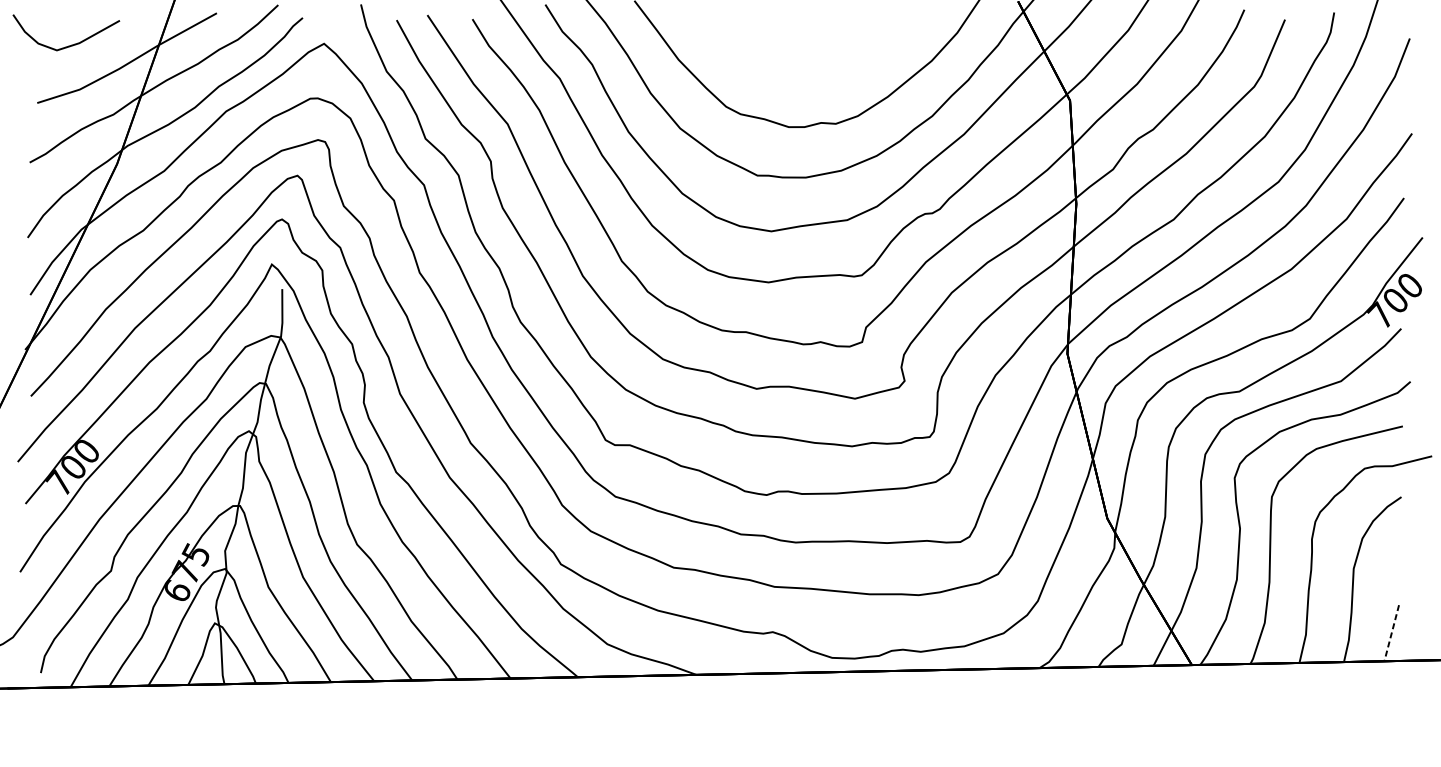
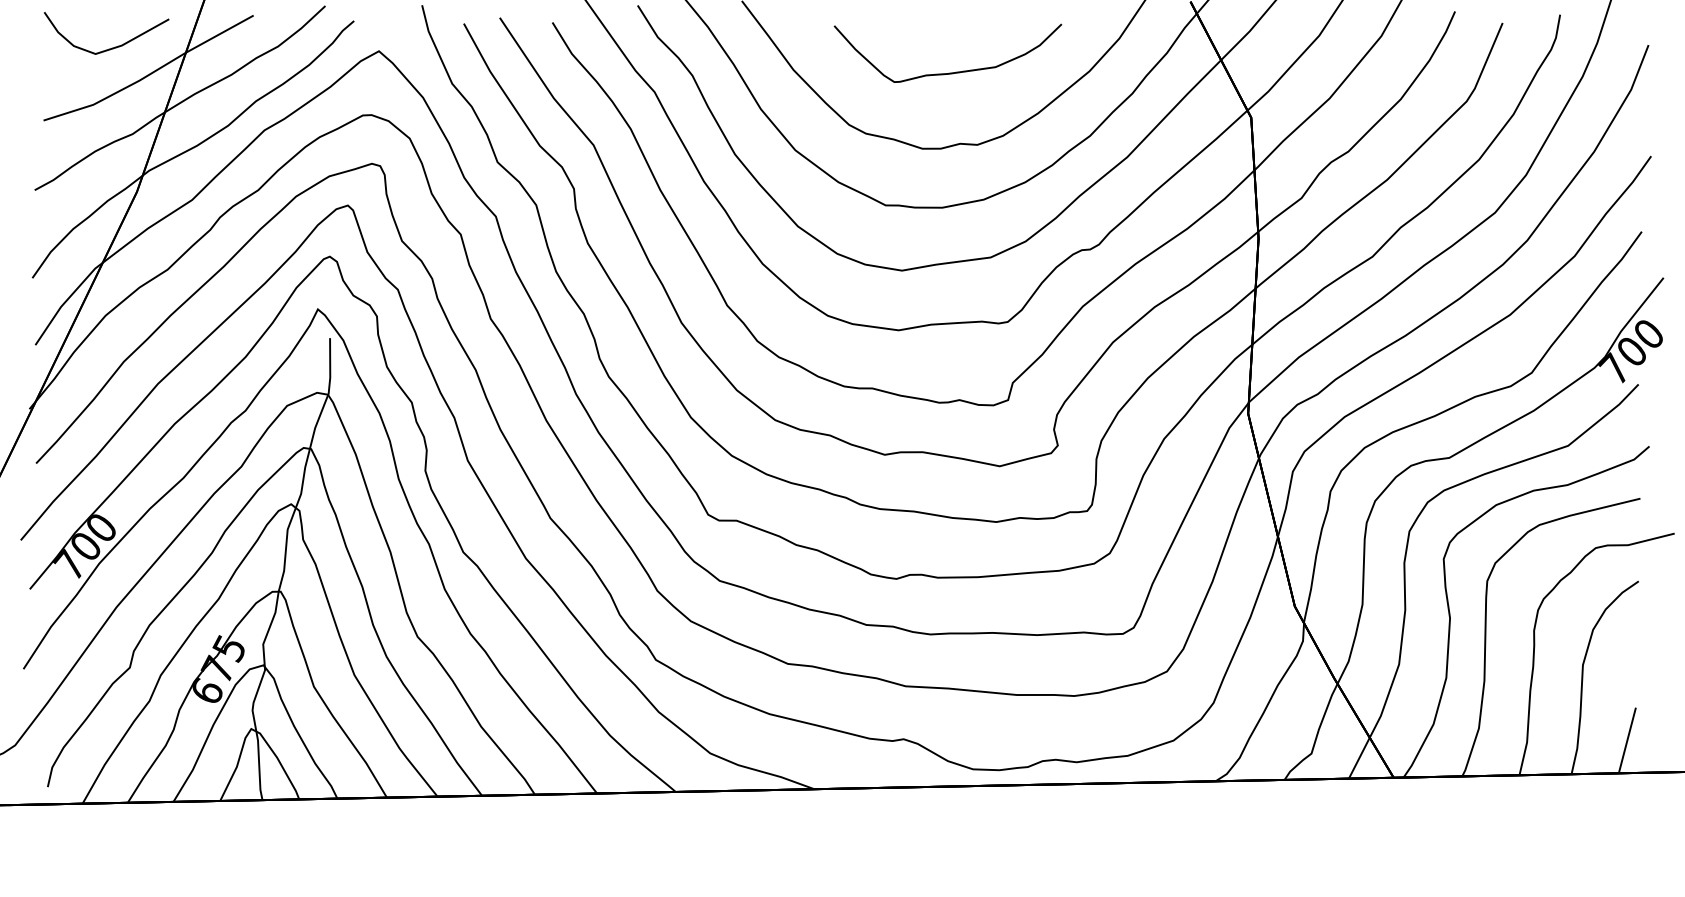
curve: (67, 45) -> (108, 48), moved
curve: (812, 61) -> (949, 72), added
line: (1391, 633) -> (1627, 740), dashed -> solid

